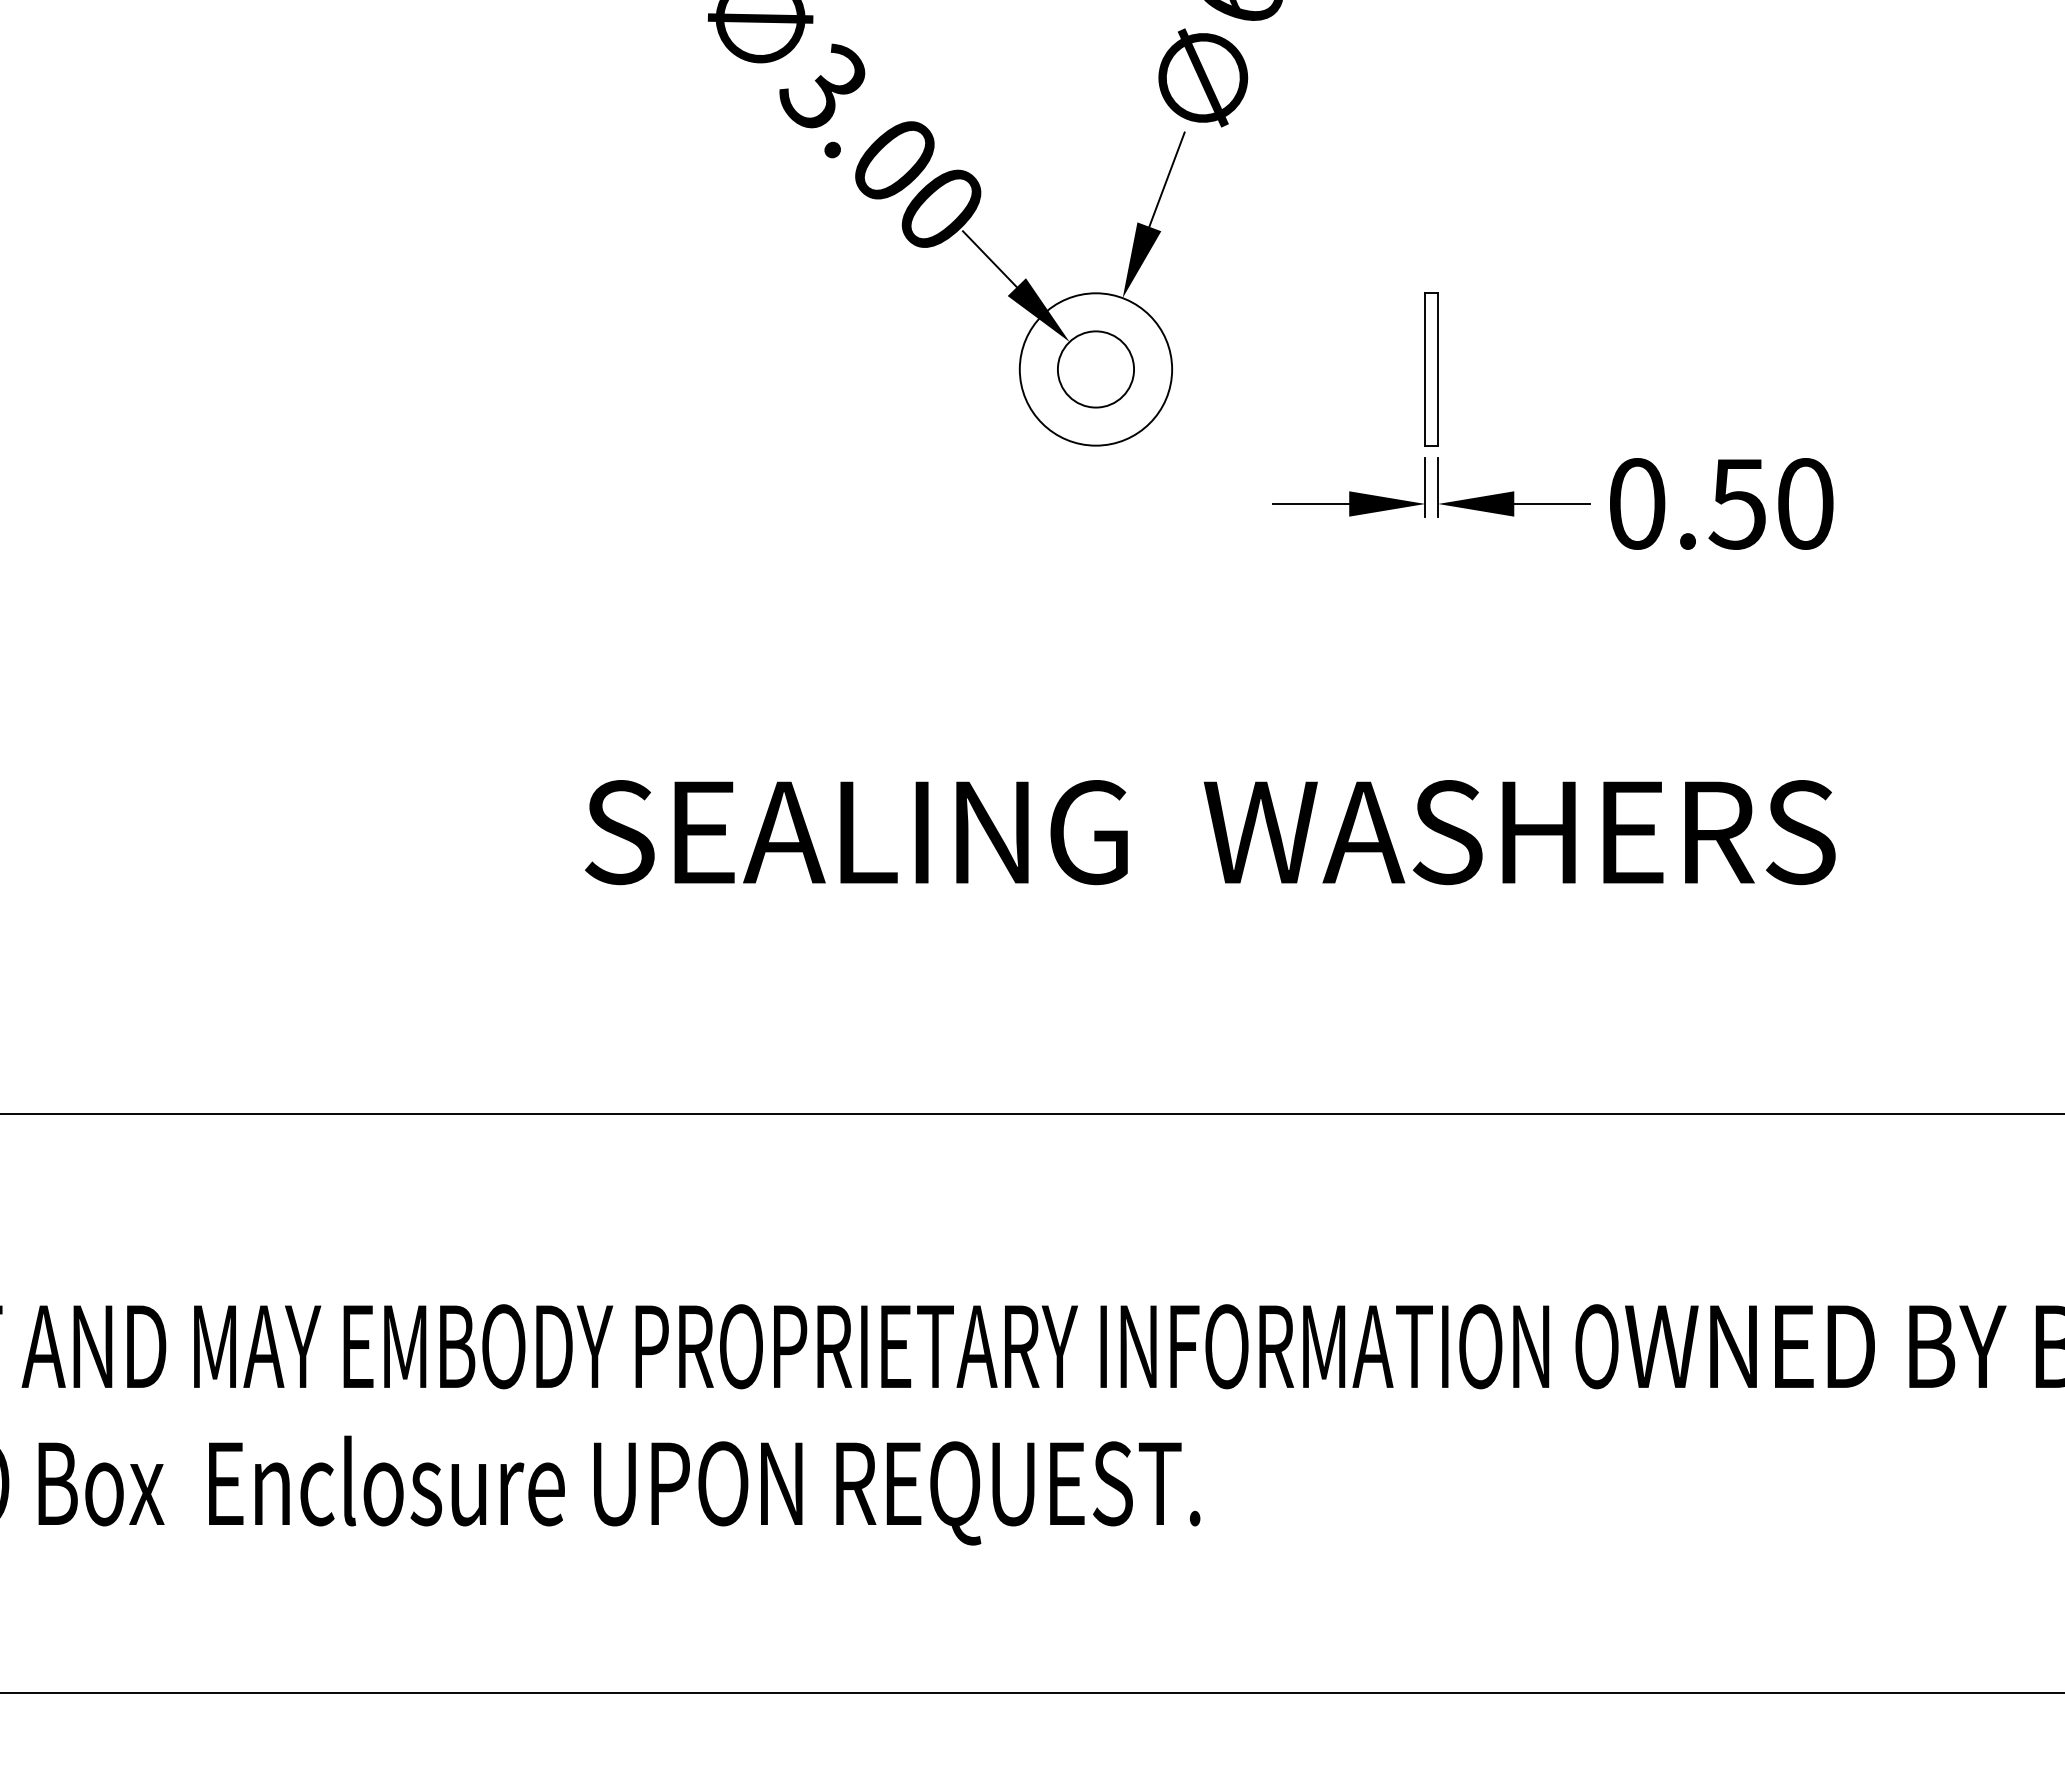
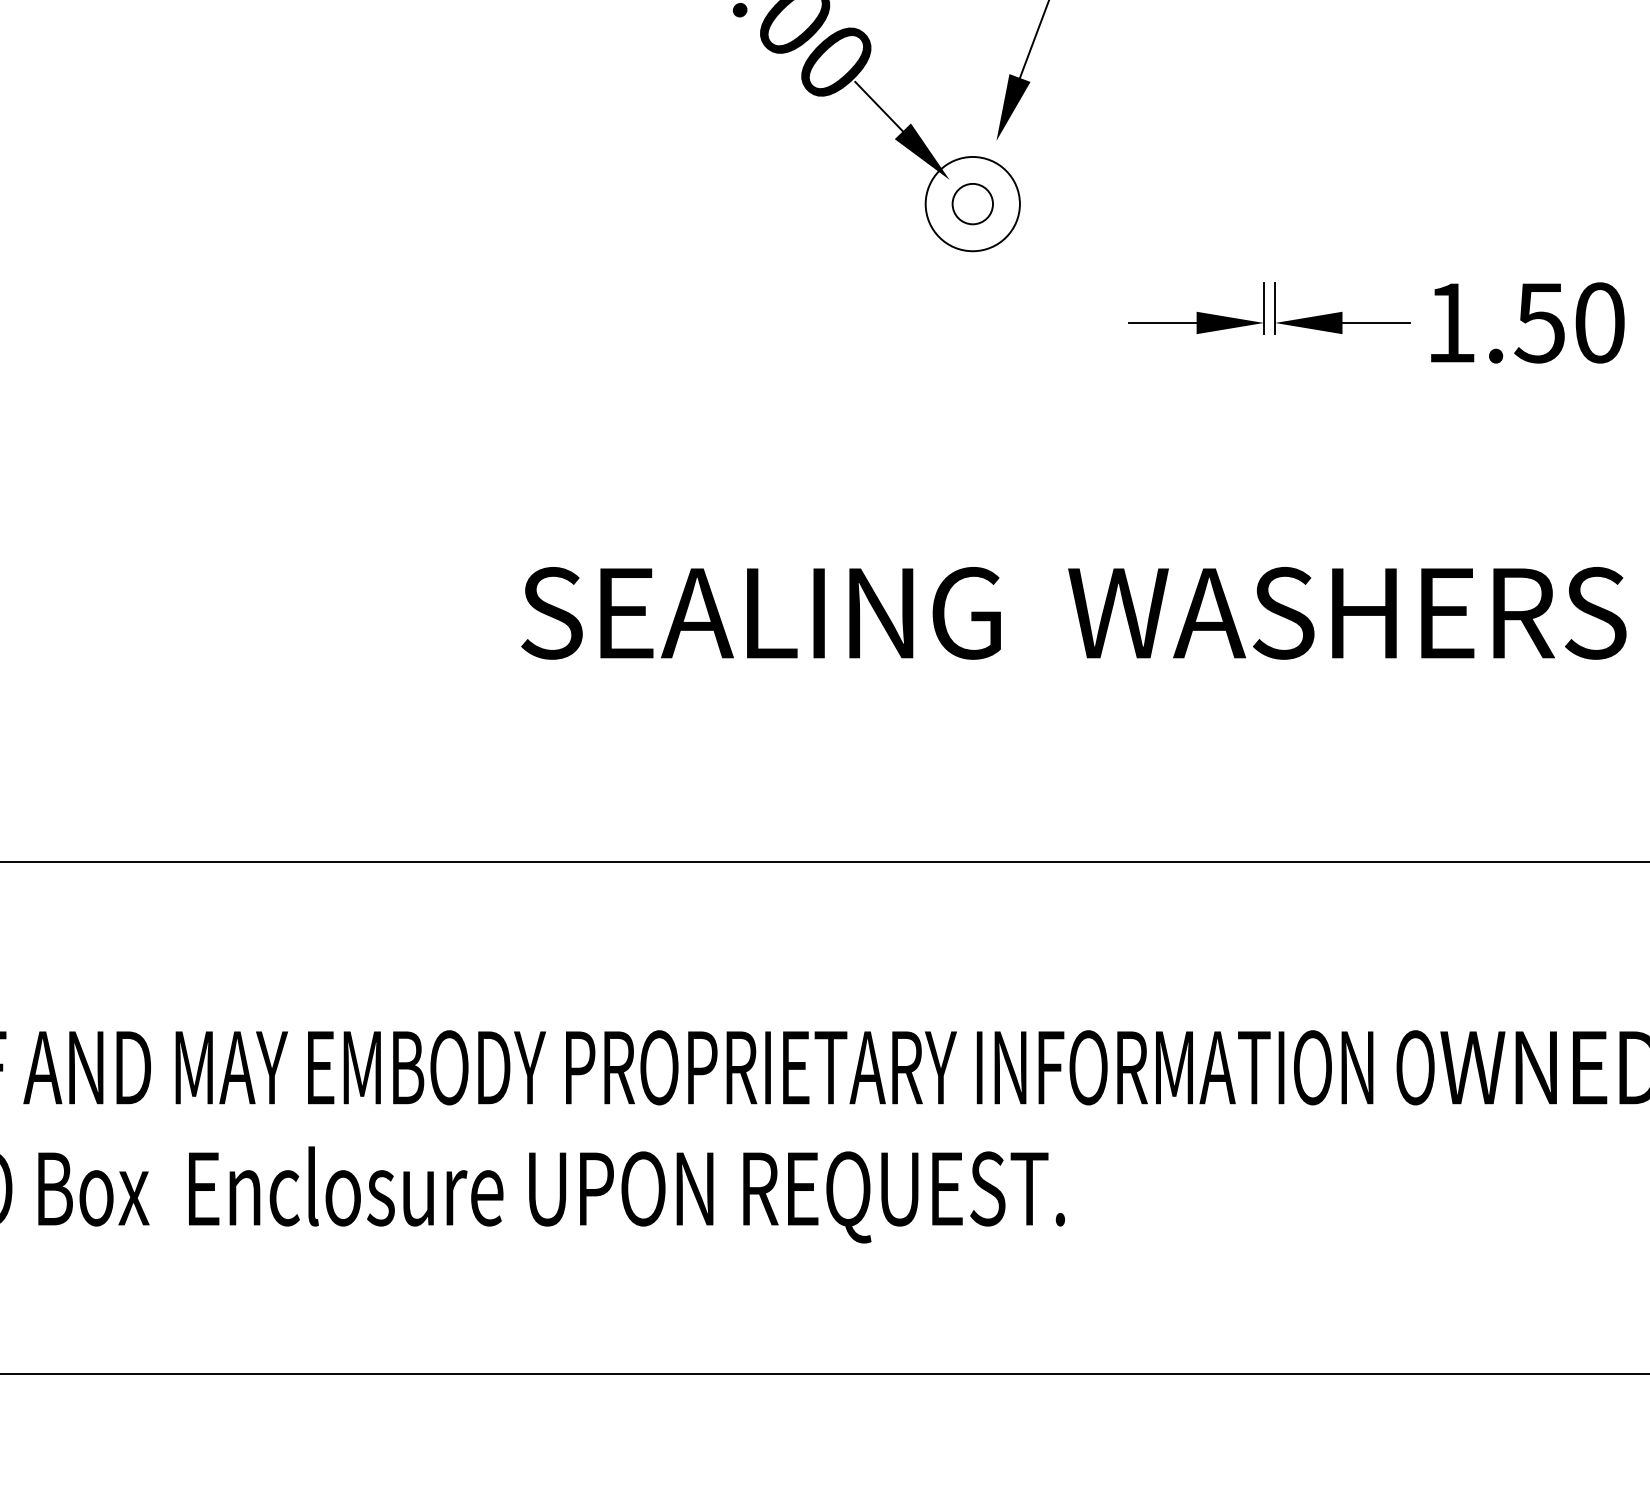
circle: (1095, 369) -> (972, 204), size x0.6
circle: (1095, 369) -> (972, 204), size x0.7
part: (1431, 369) -> (1269, 204), removed
text: (1637, 503) -> (1451, 322), 0.50 -> 1.50

